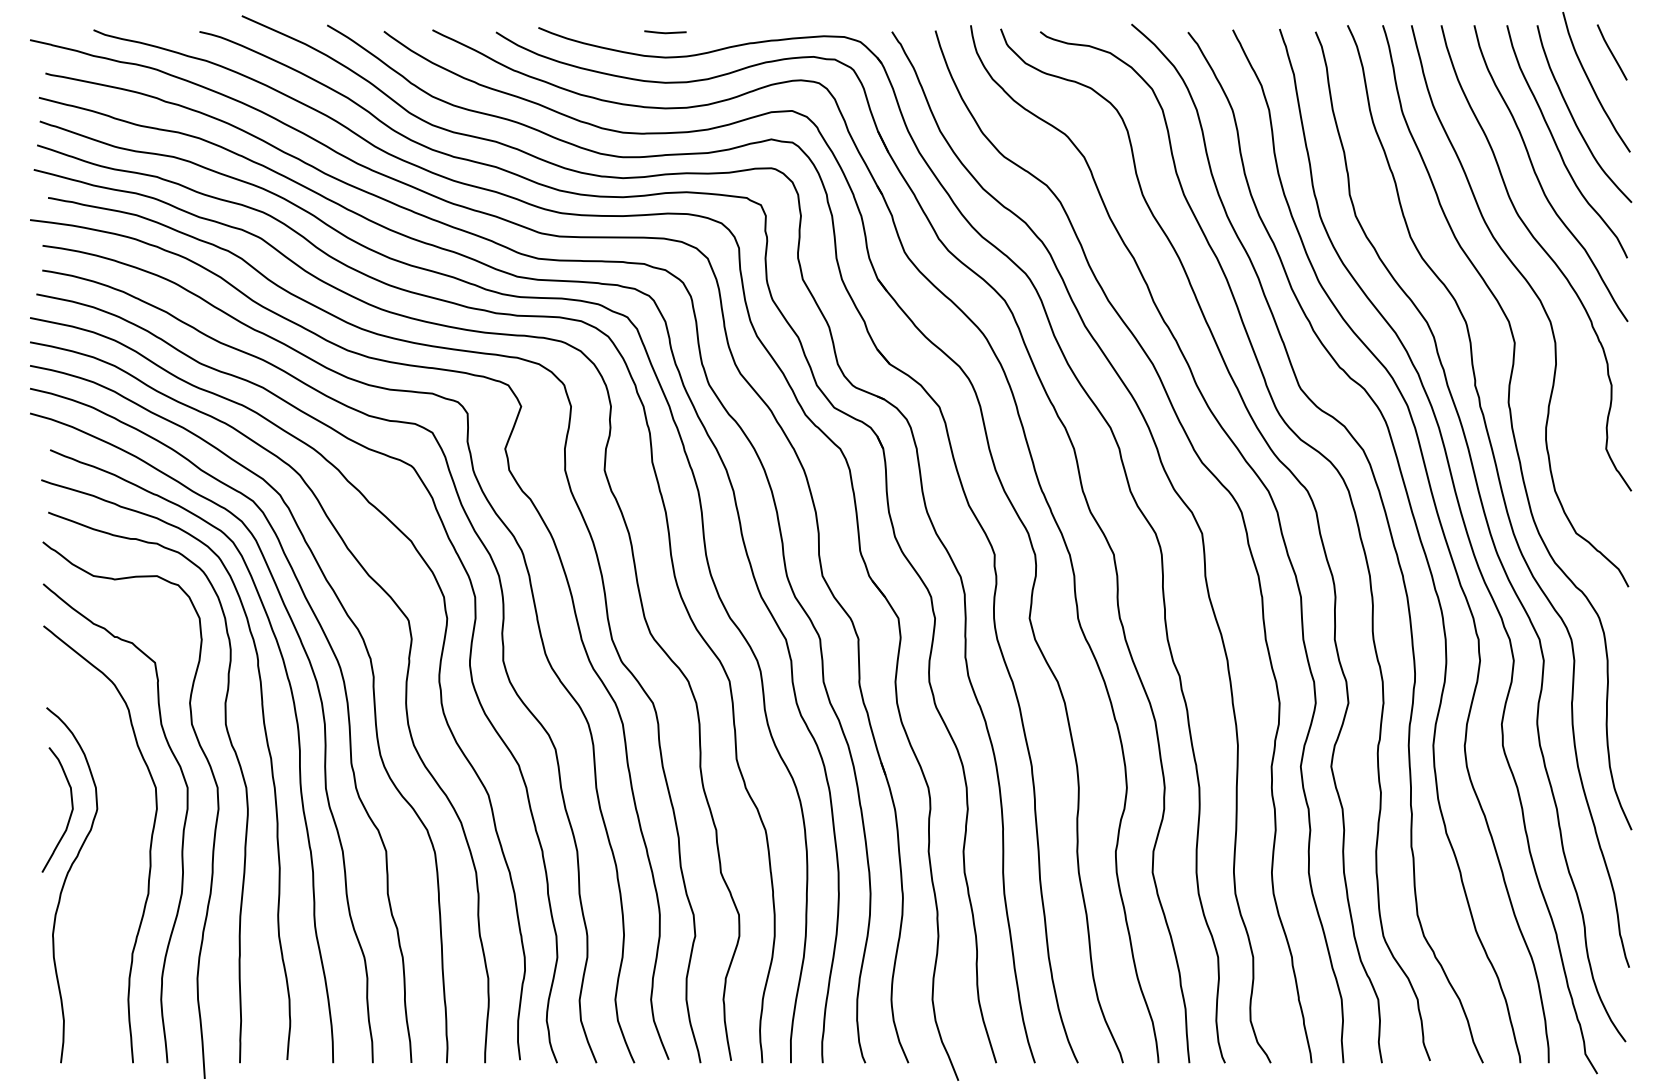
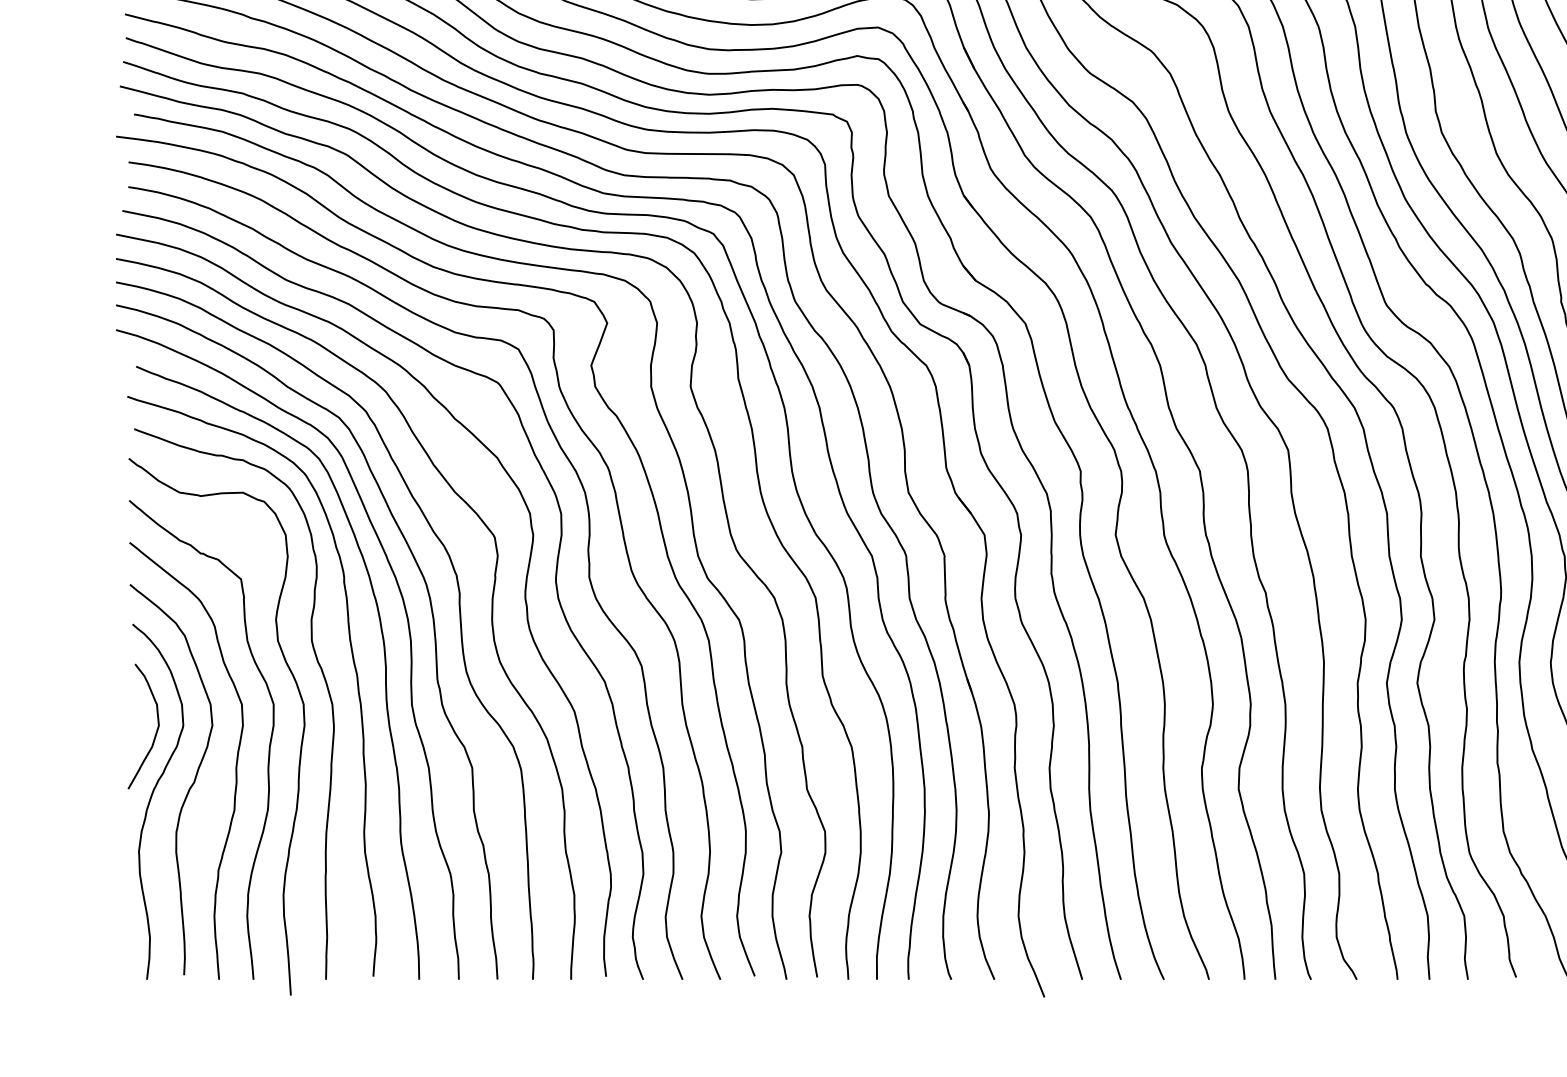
curve: (103, 870) -> (189, 787), added

